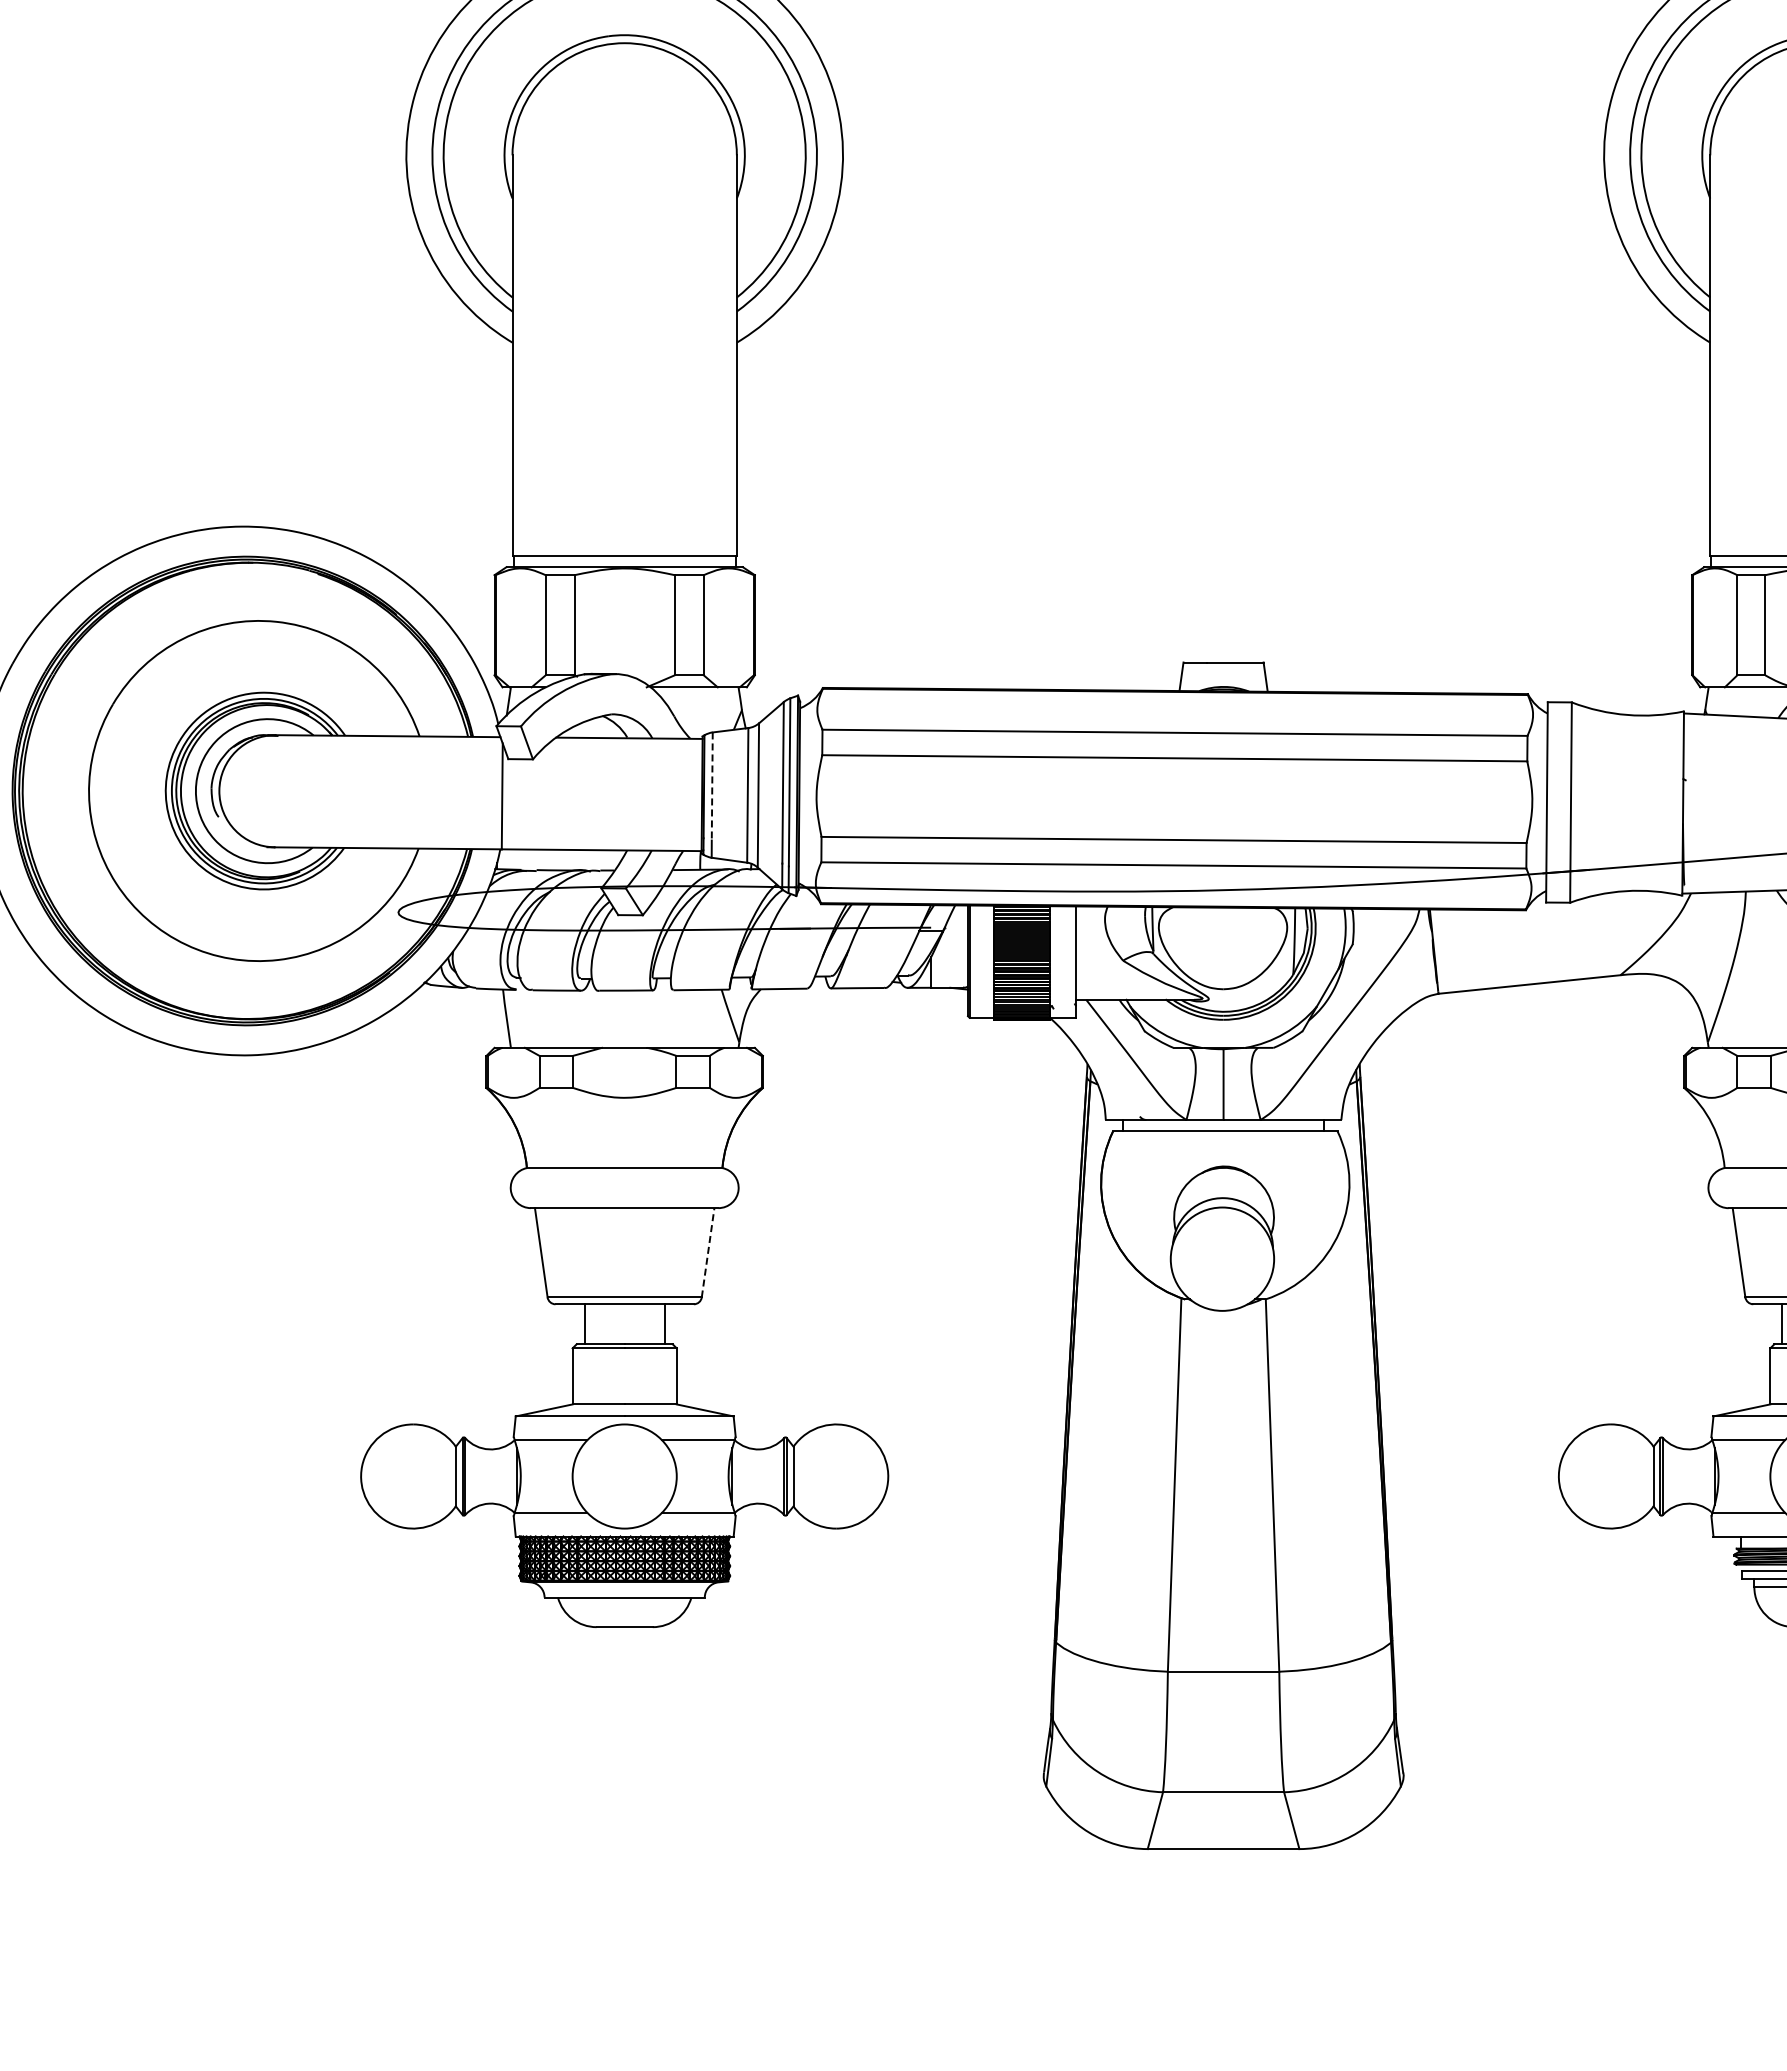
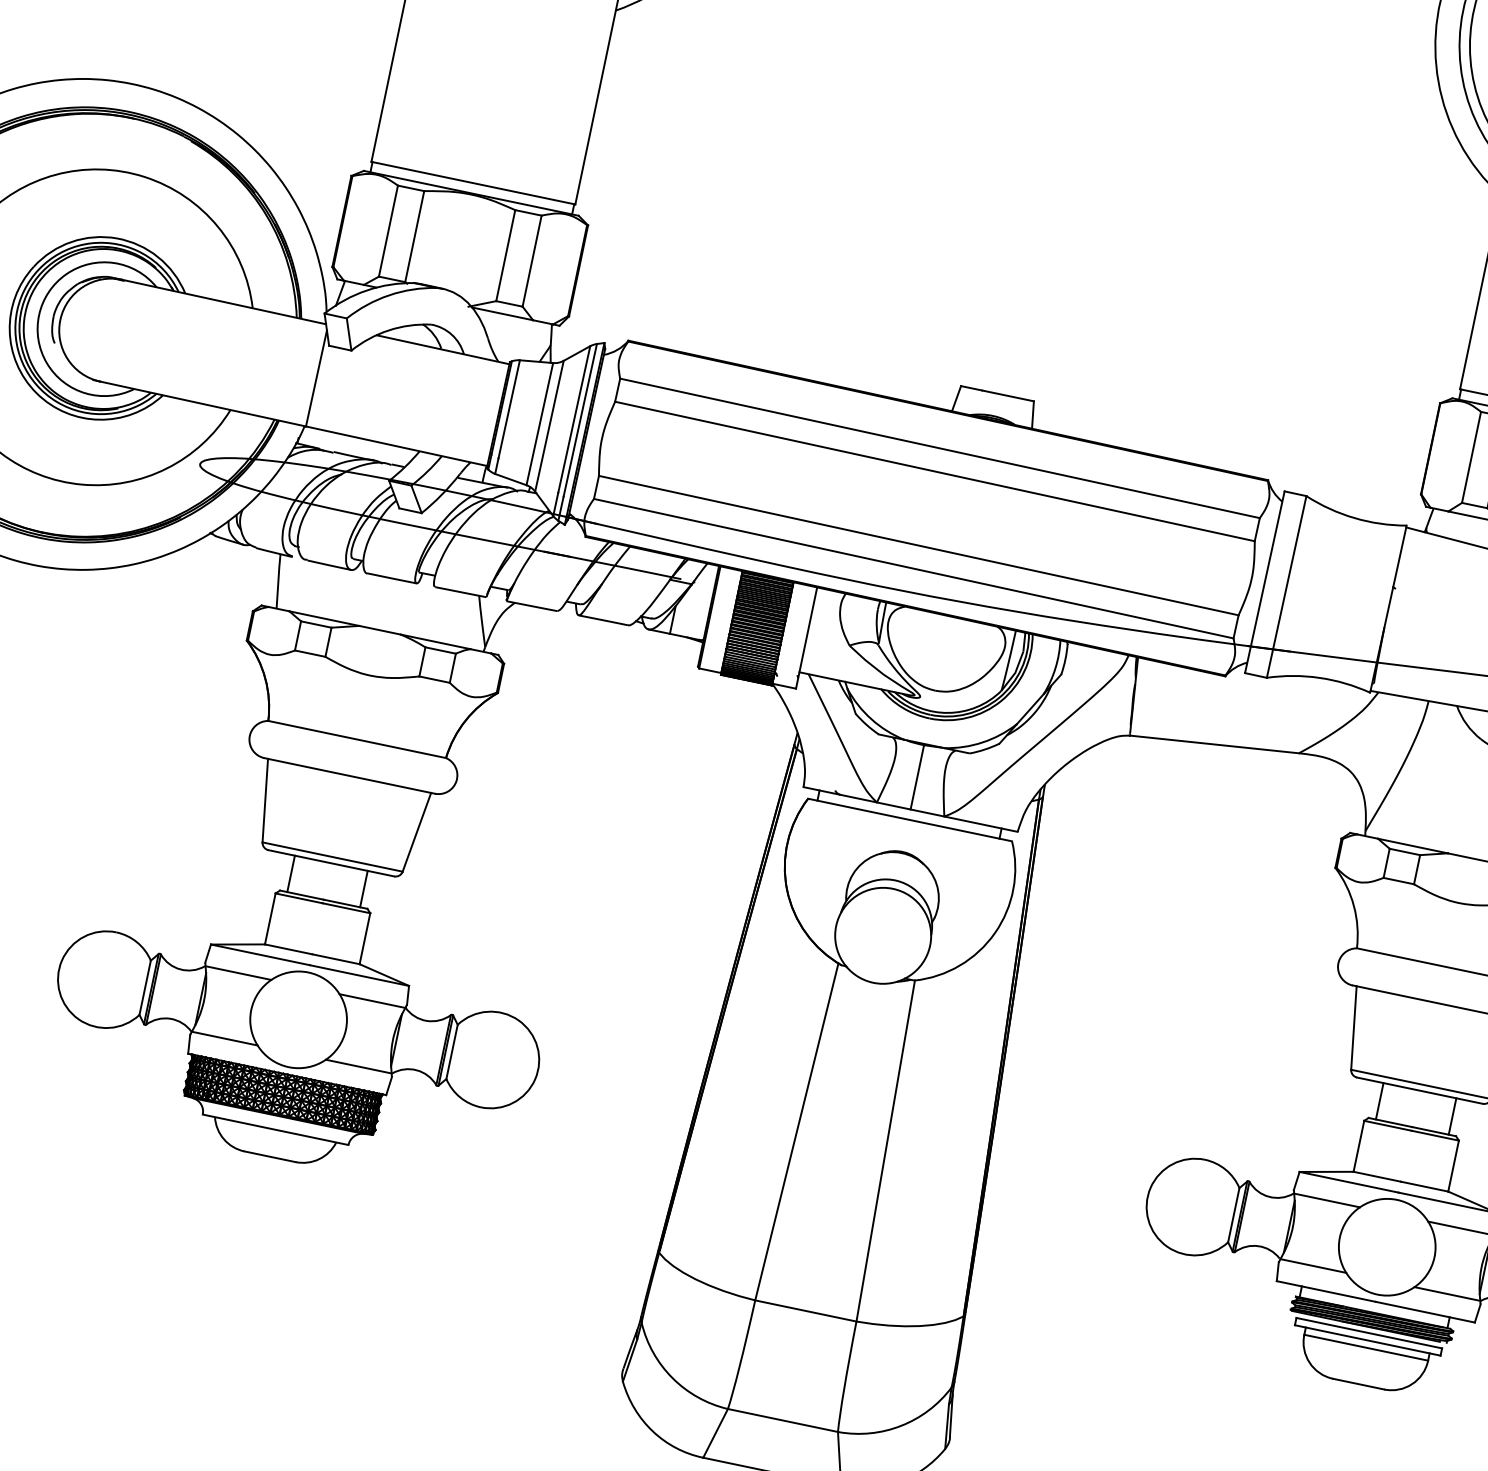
line: (712, 786) -> (509, 409), dashed -> solid
line: (708, 1252) -> (417, 832), dashed -> solid

